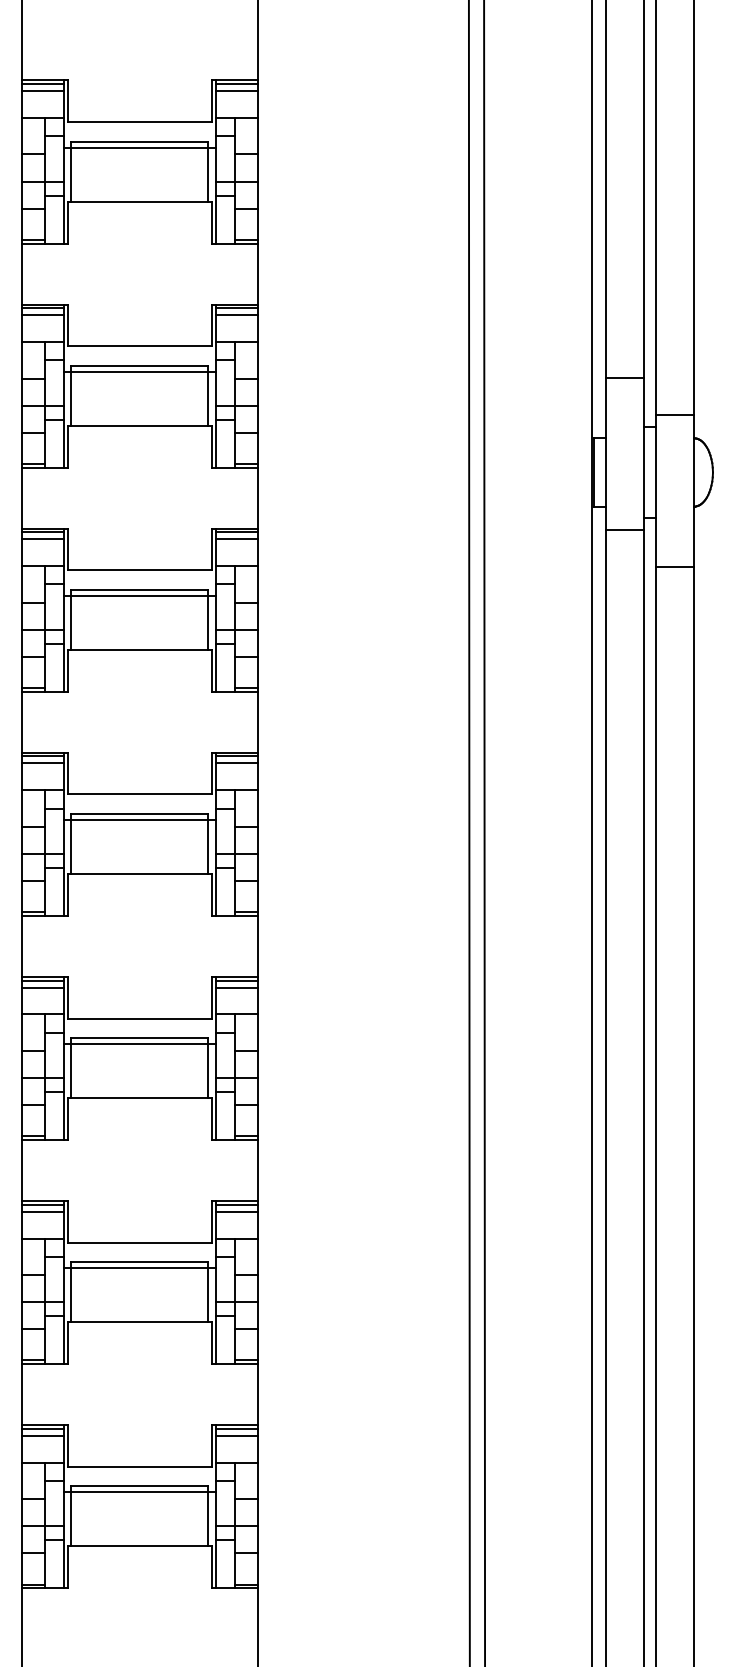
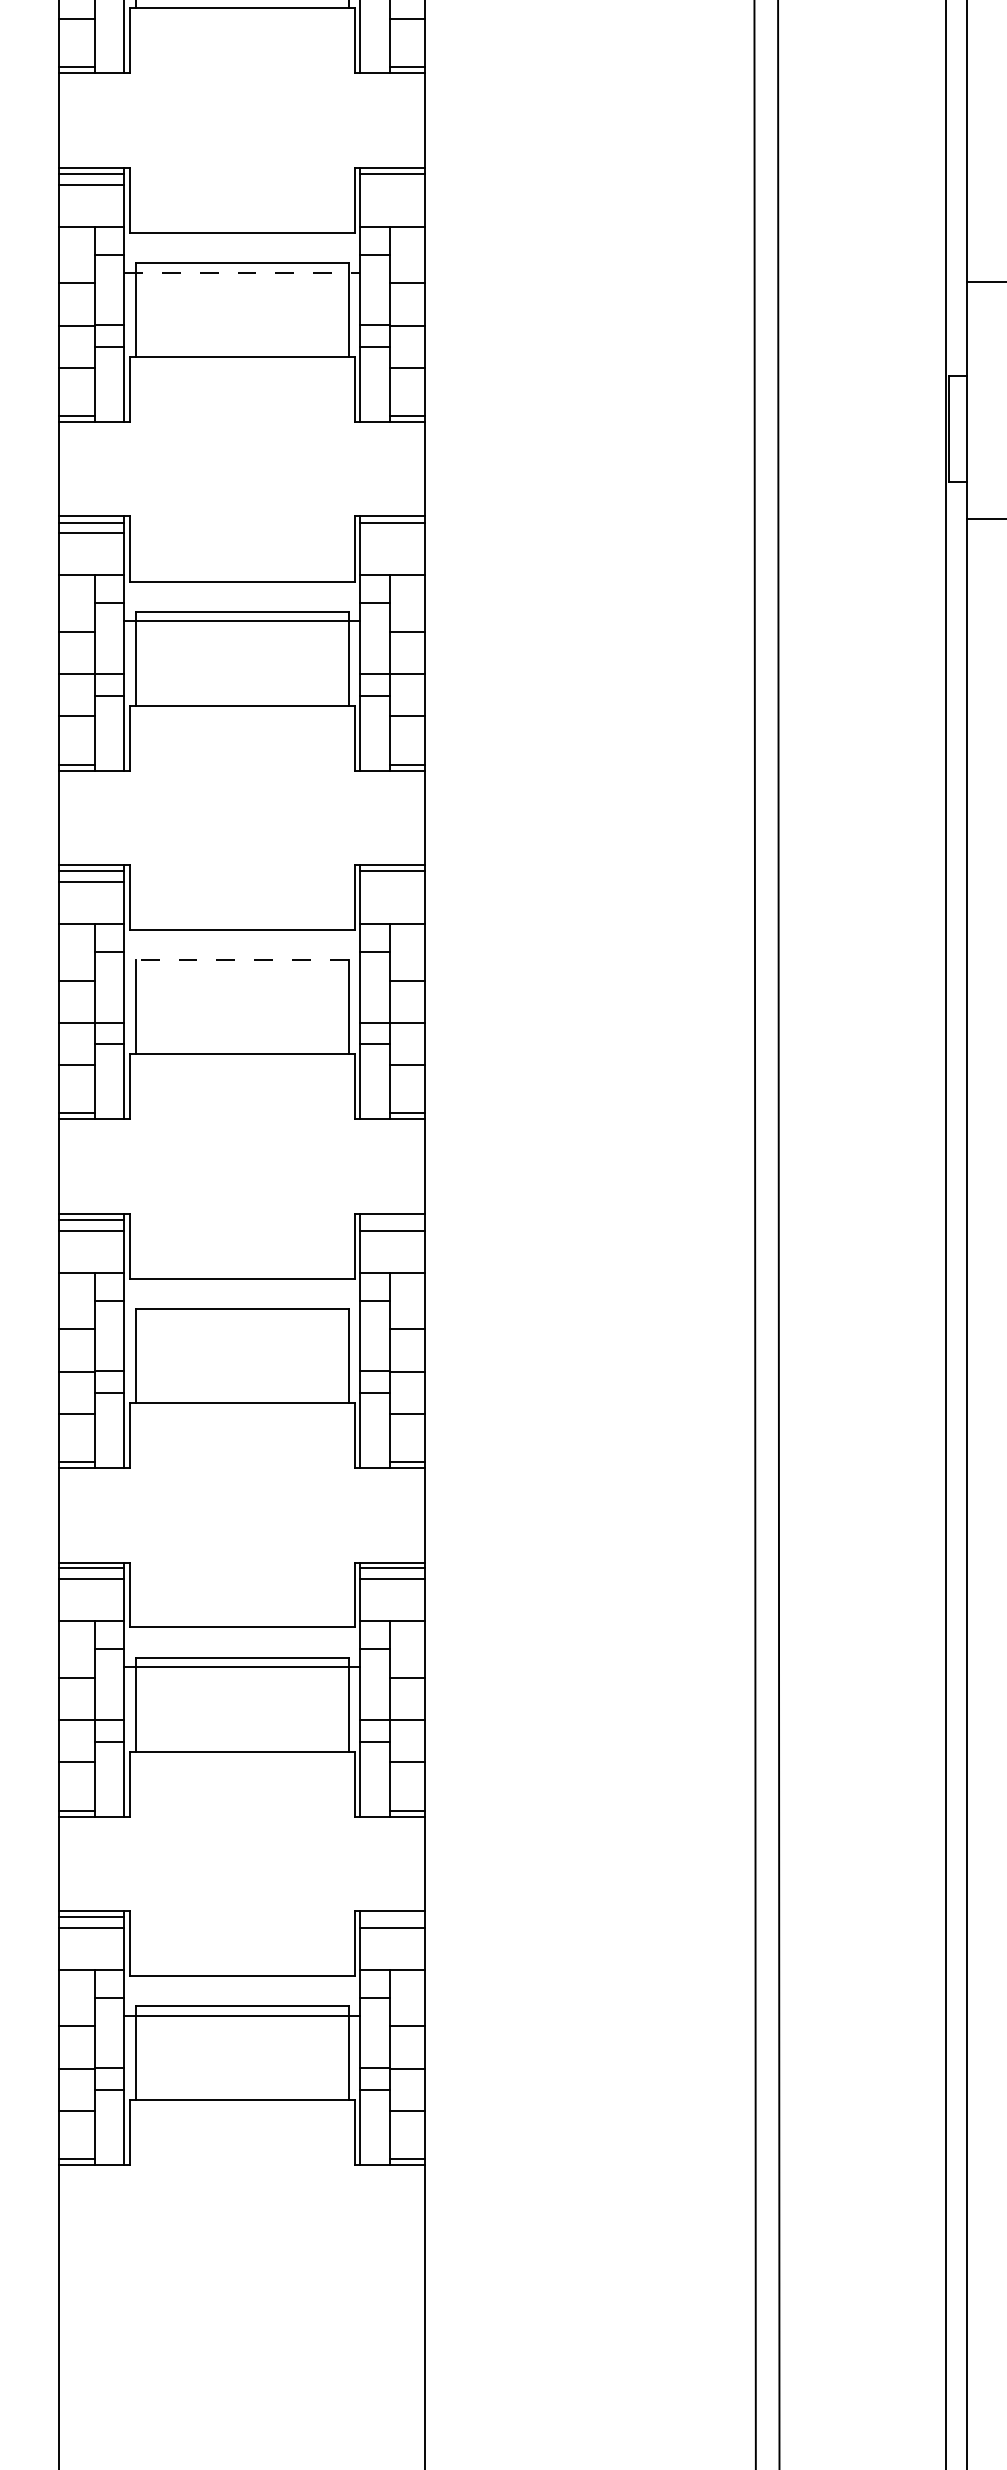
line: (236, 315) -> (392, 185), removed
line: (139, 371) -> (241, 272), solid -> dashed
line: (236, 539) -> (392, 533), removed
line: (236, 763) -> (392, 882), removed
line: (139, 813) -> (241, 959), solid -> dashed
line: (139, 820) -> (241, 970), removed
line: (236, 980) -> (392, 1219), removed
line: (139, 1044) -> (241, 1319), removed
line: (236, 1428) -> (392, 1916), removed

